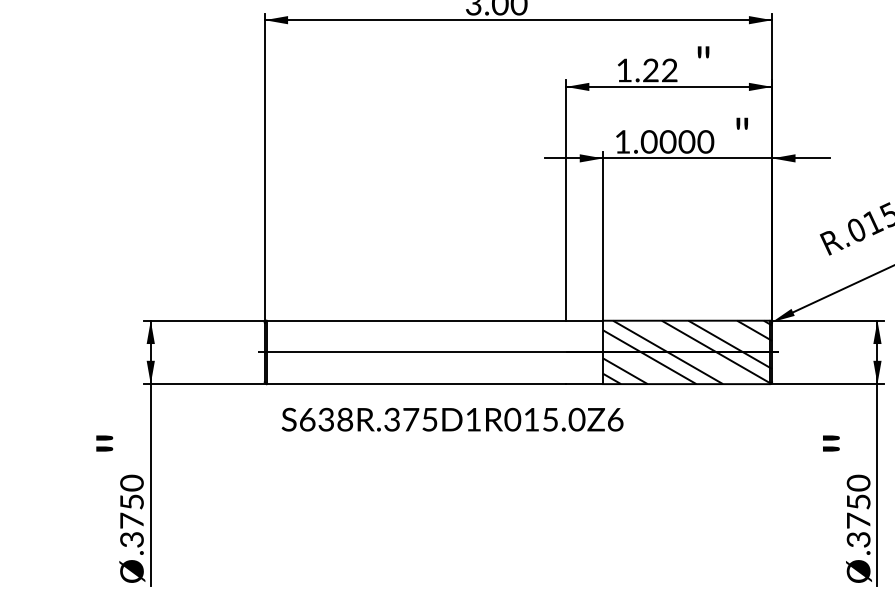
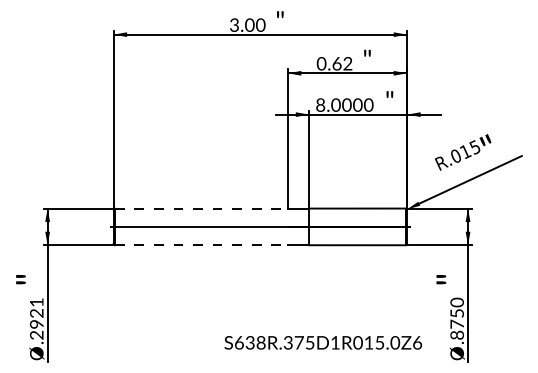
text: (636, 69) -> (328, 63), 1.22 -> 0.62
text: (622, 140) -> (320, 104), 1.0000 -> 8.0000
line: (416, 320) -> (201, 208), solid -> dashed
hatch: (688, 351) -> (358, 226), removed
line: (416, 384) -> (201, 245), solid -> dashed
text: (452, 419) -> (323, 342), moved
text: (131, 510) -> (36, 318), .3750 -> .2921
text: (859, 538) -> (457, 334), .3750 -> .8750

